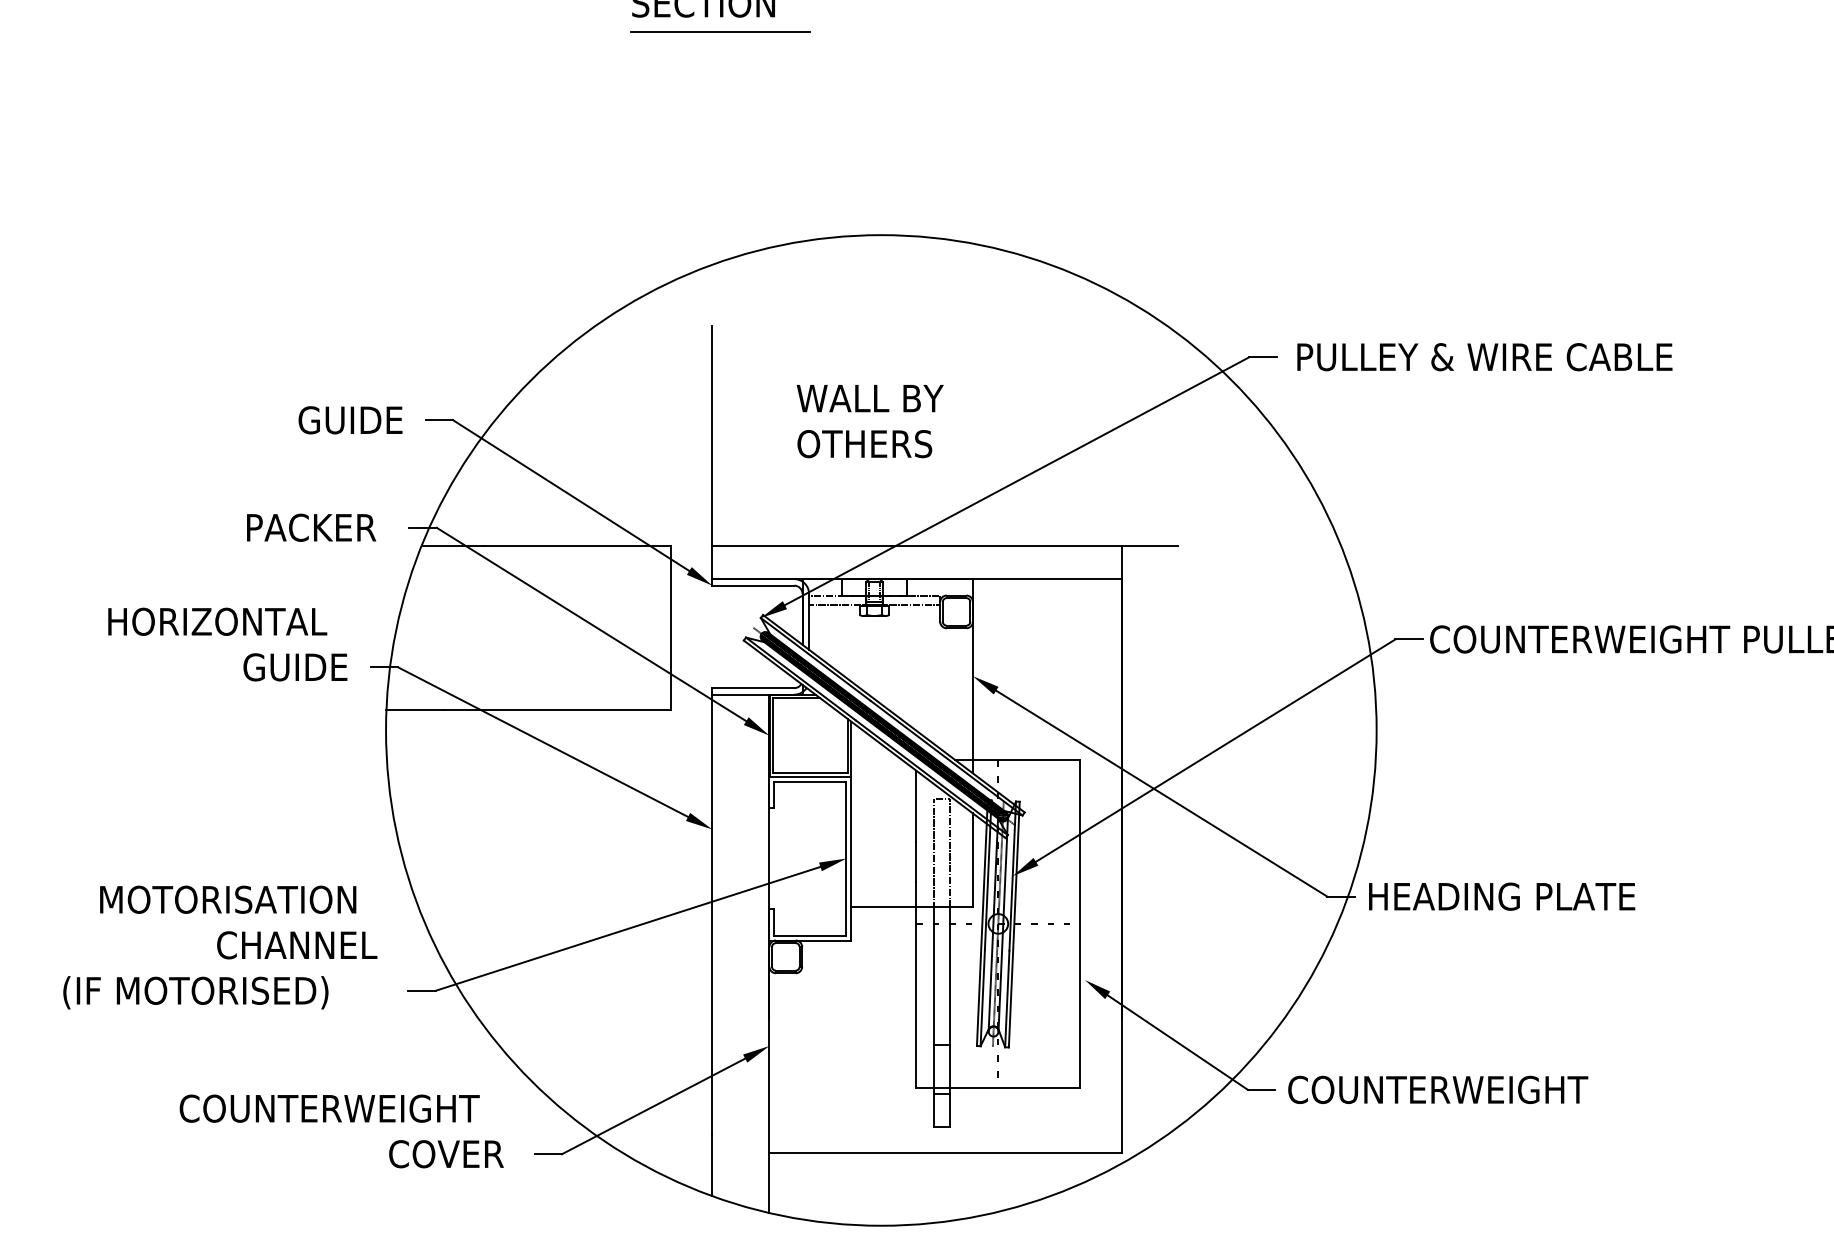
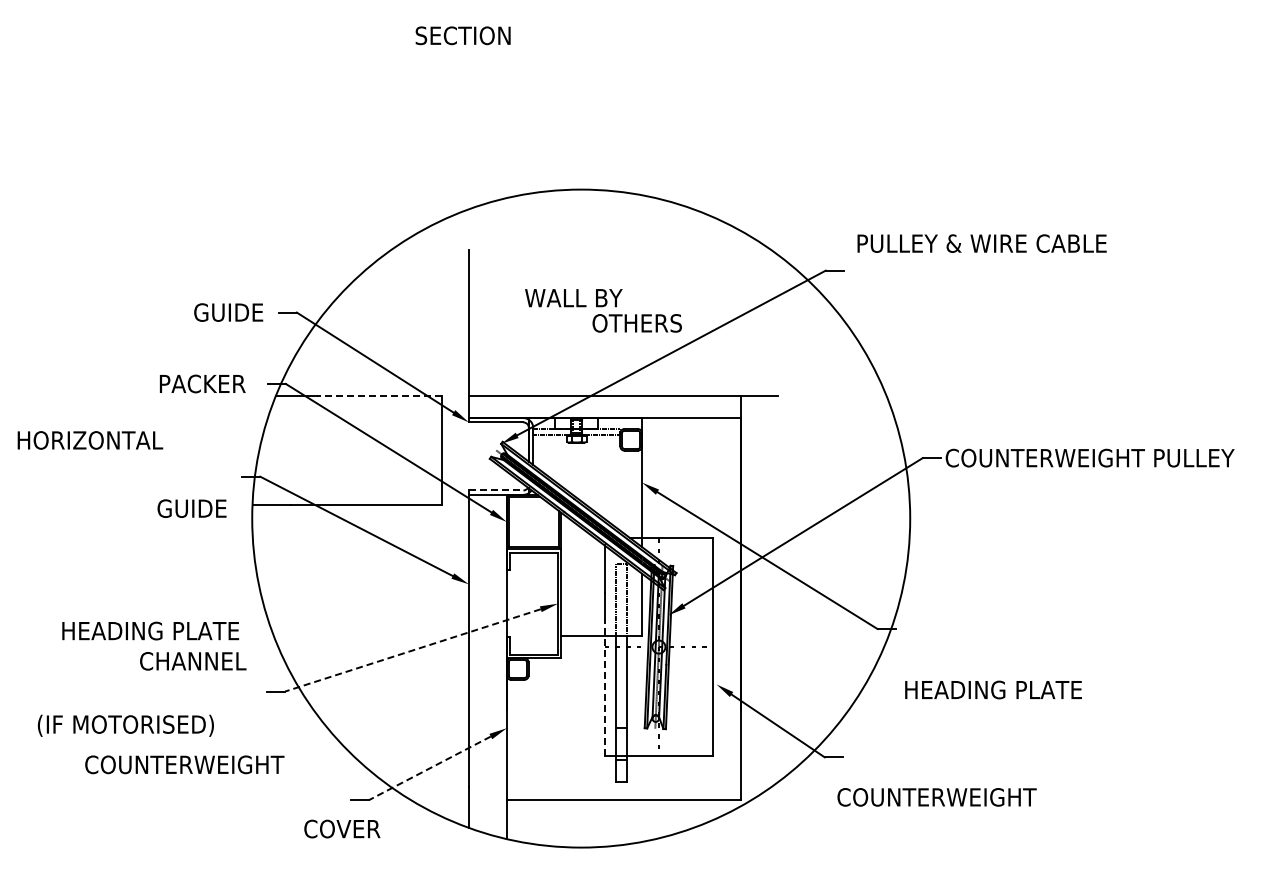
line: (720, 31) -> (474, 54), removed
text: (1483, 356) -> (981, 243), moved
text: (863, 444) -> (636, 323), moved
line: (577, 546) -> (379, 396), solid -> dashed
text: (217, 621) -> (90, 440), moved
text: (294, 667) -> (191, 508), moved
line: (753, 688) -> (496, 490), solid -> dashed
text: (1502, 895) -> (993, 689), moved
text: (234, 898) -> (151, 630), MOTORISATION -> HEADING PLATE
line: (627, 929) -> (412, 650), solid -> dashed
line: (916, 984) -> (604, 687), solid -> dashed
text: (195, 992) -> (125, 725), moved
text: (1437, 1090) -> (936, 797), moved
line: (652, 1106) -> (429, 768), solid -> dashed
text: (329, 1108) -> (184, 764), moved
text: (446, 1153) -> (342, 828), moved

